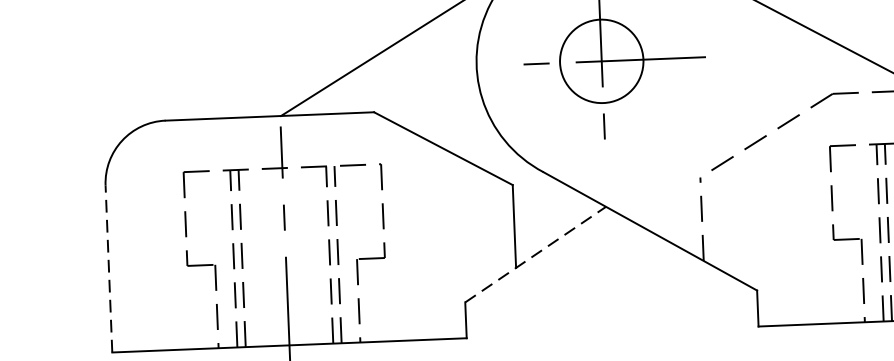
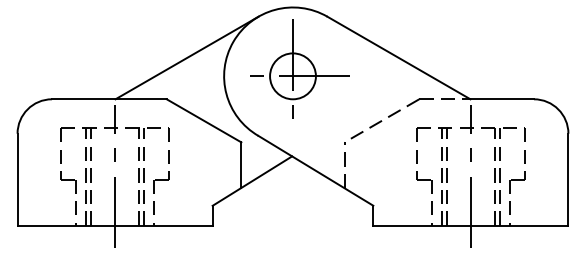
line: (535, 255) -> (252, 181), dashed -> solid
line: (108, 268) -> (17, 179), dashed -> solid

